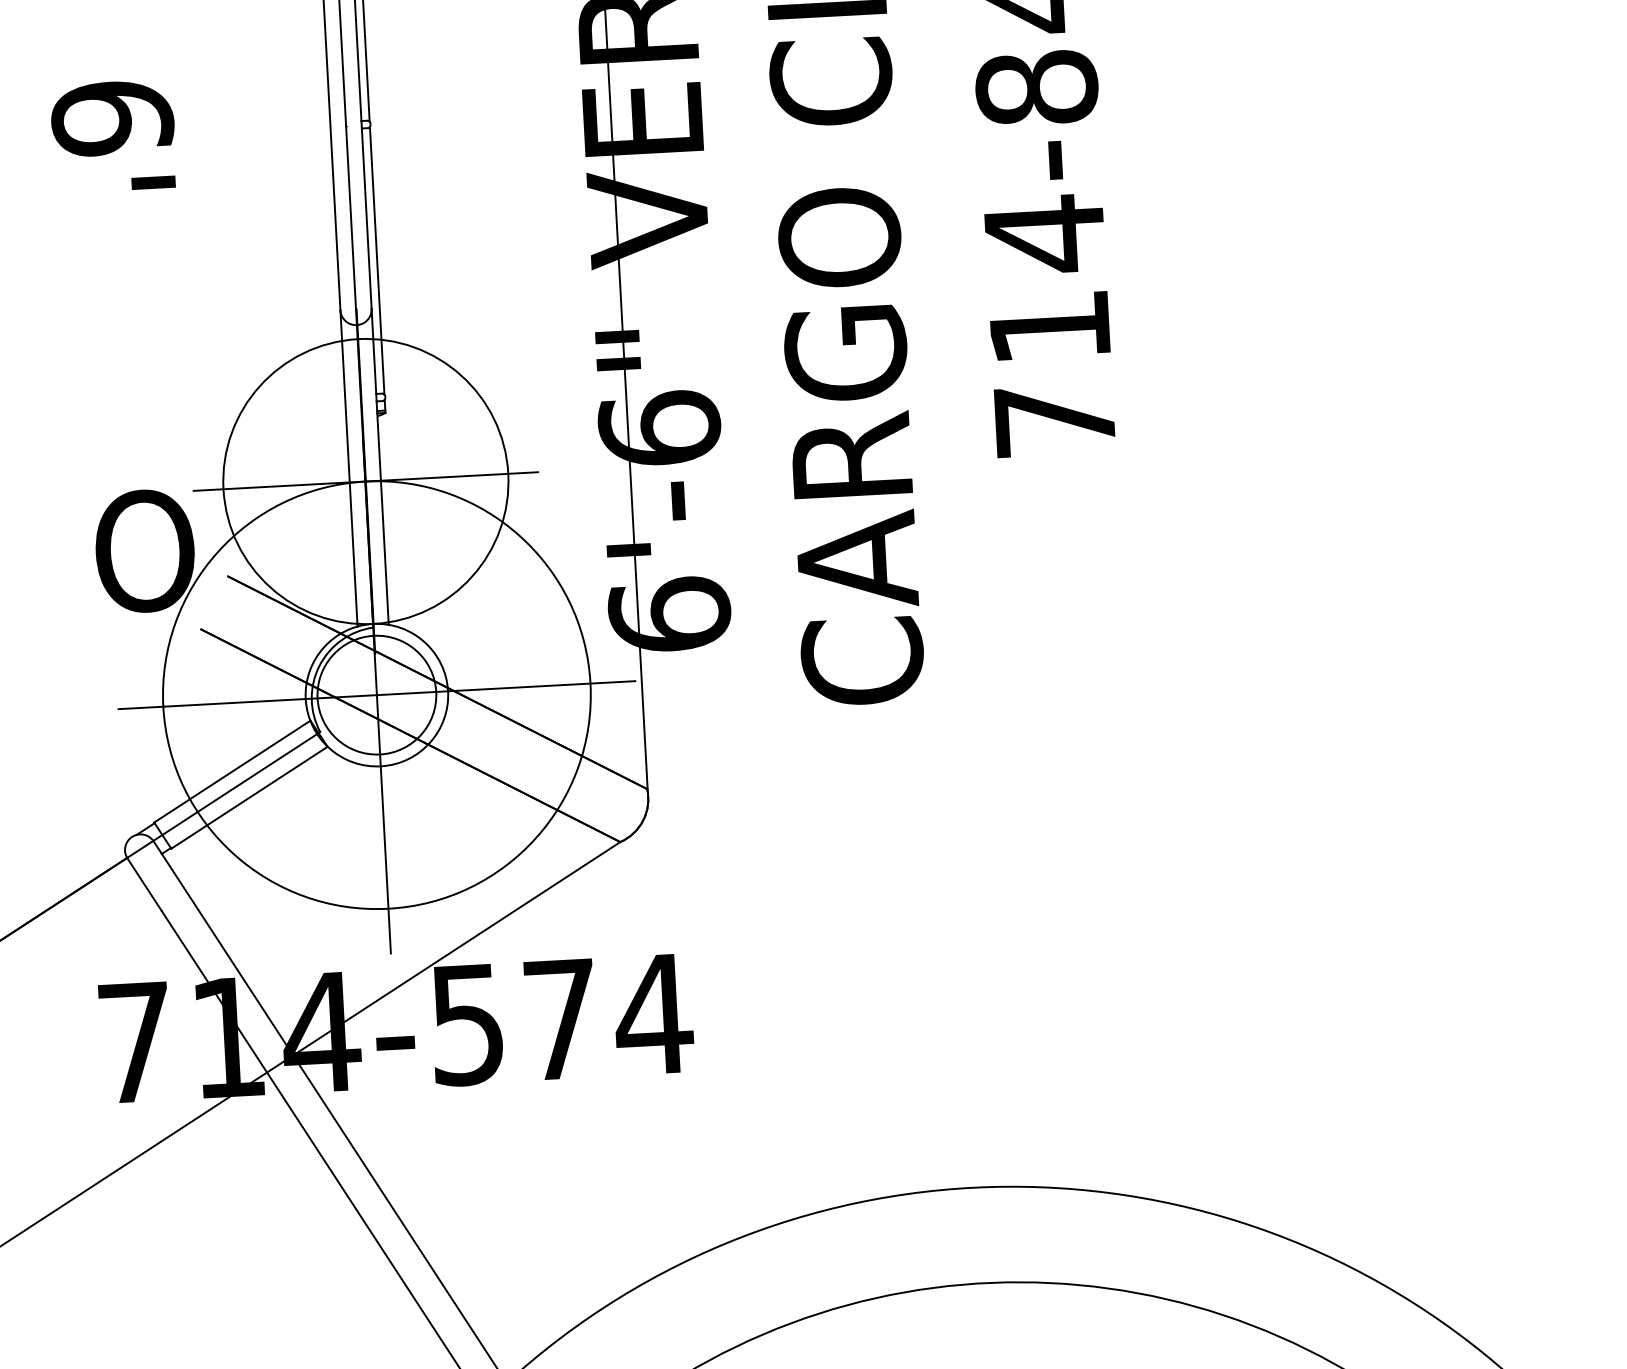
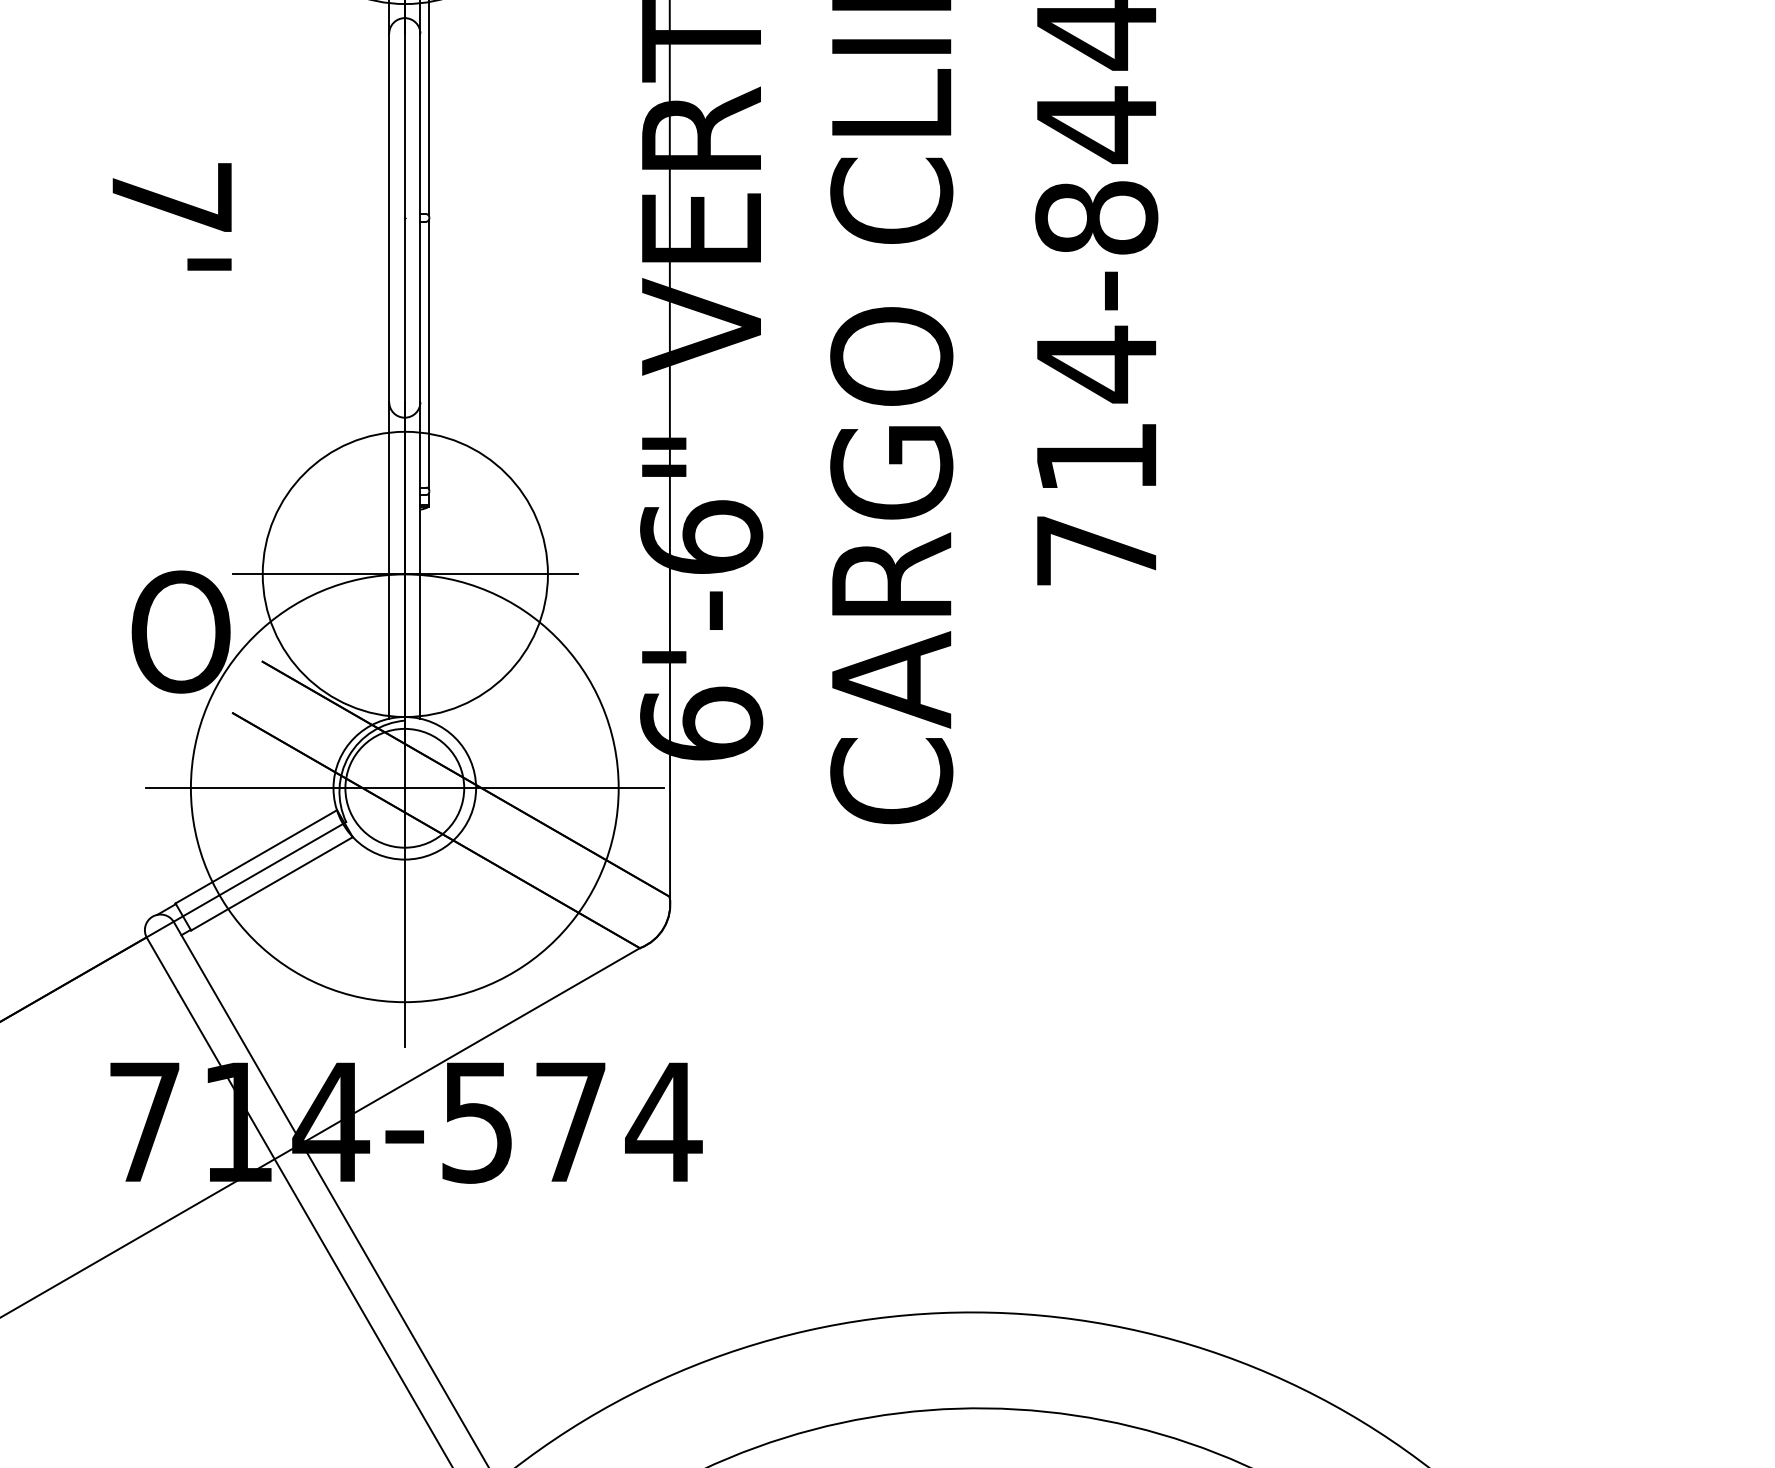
text: (112, 118) -> (171, 198), 6' -> 7'

